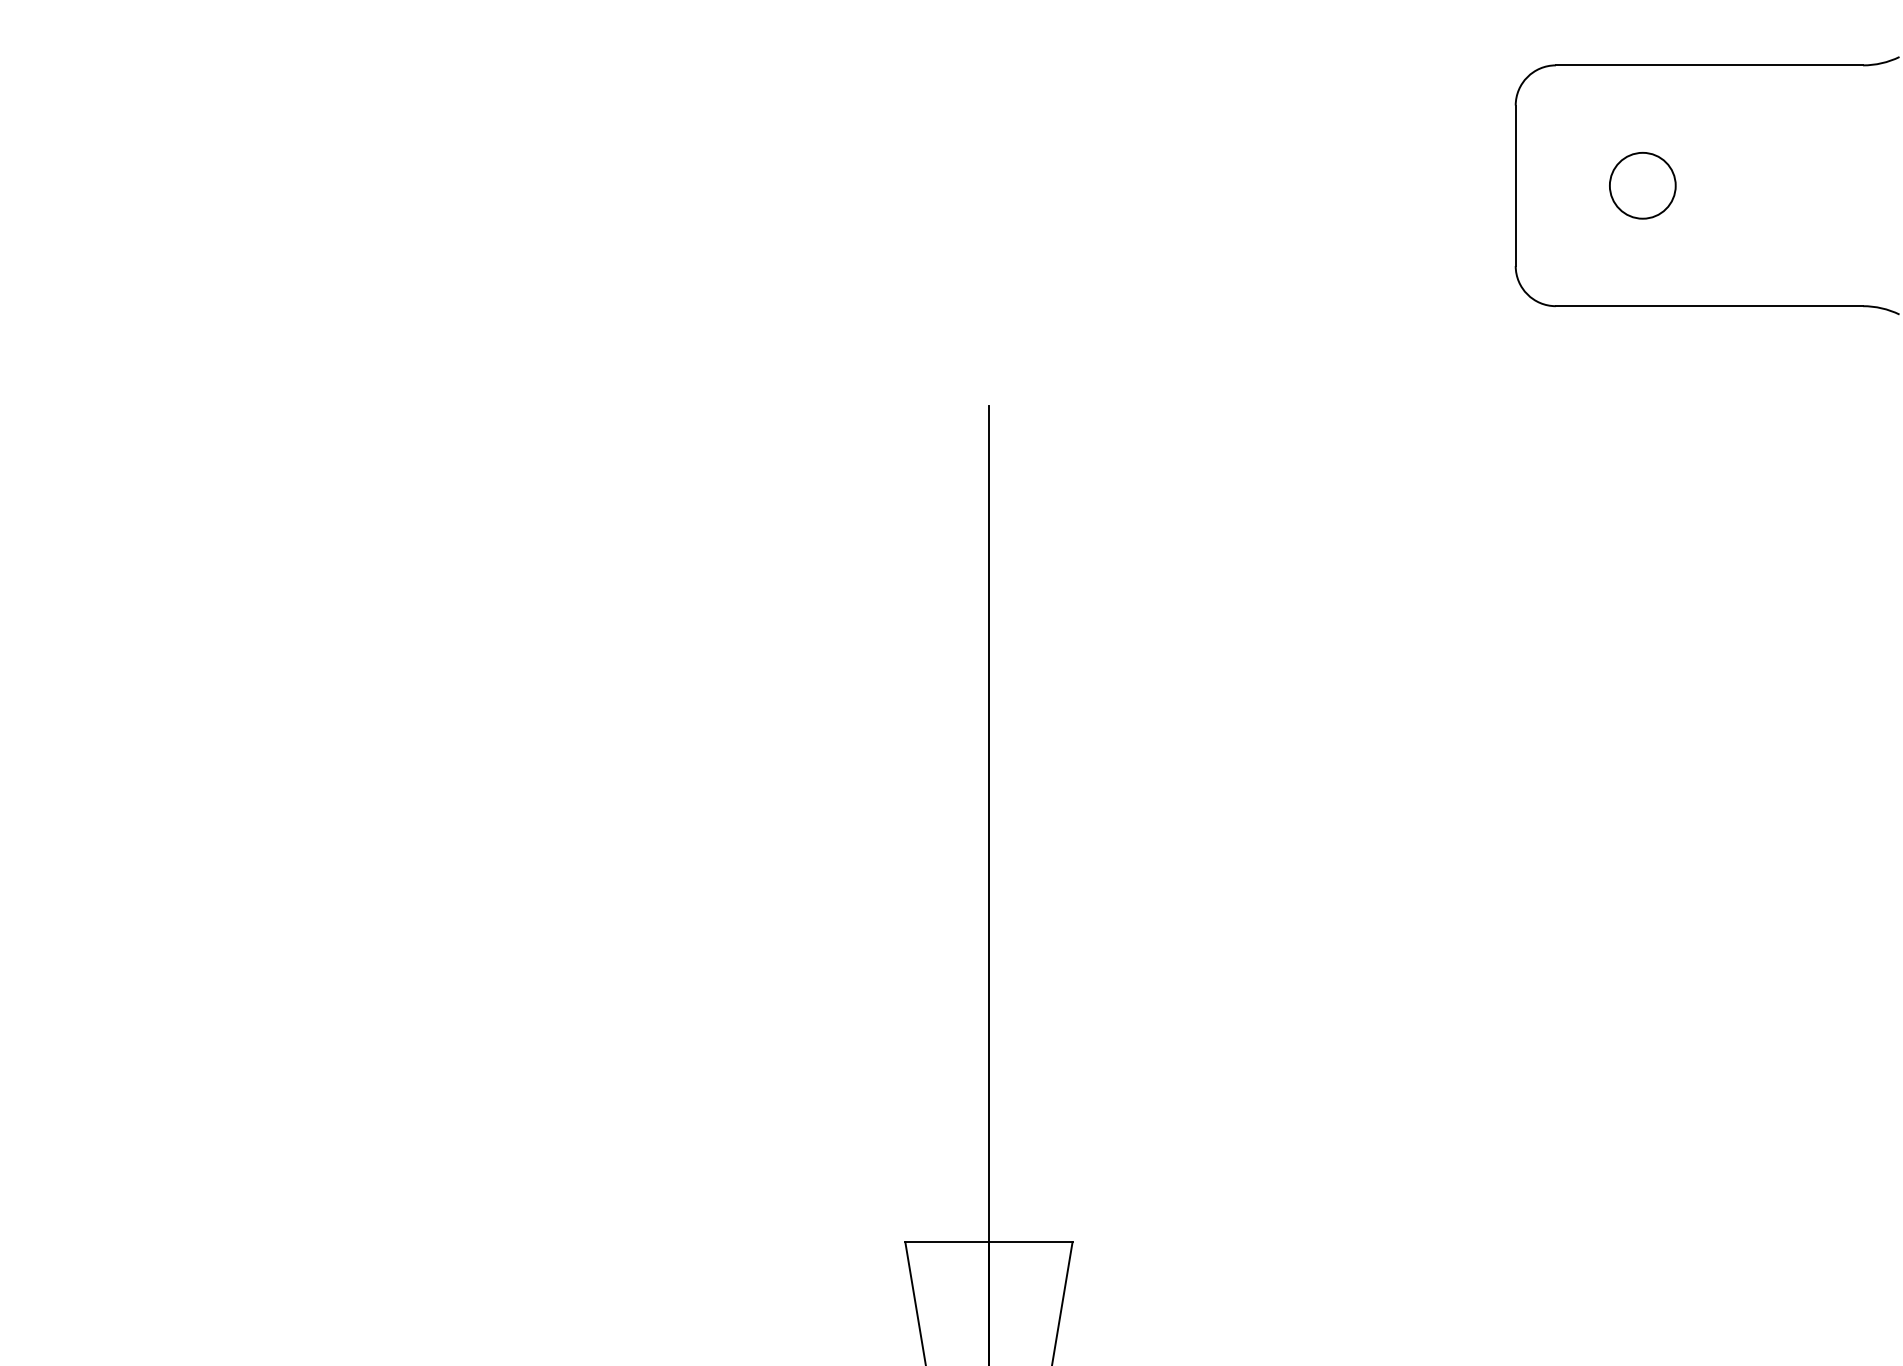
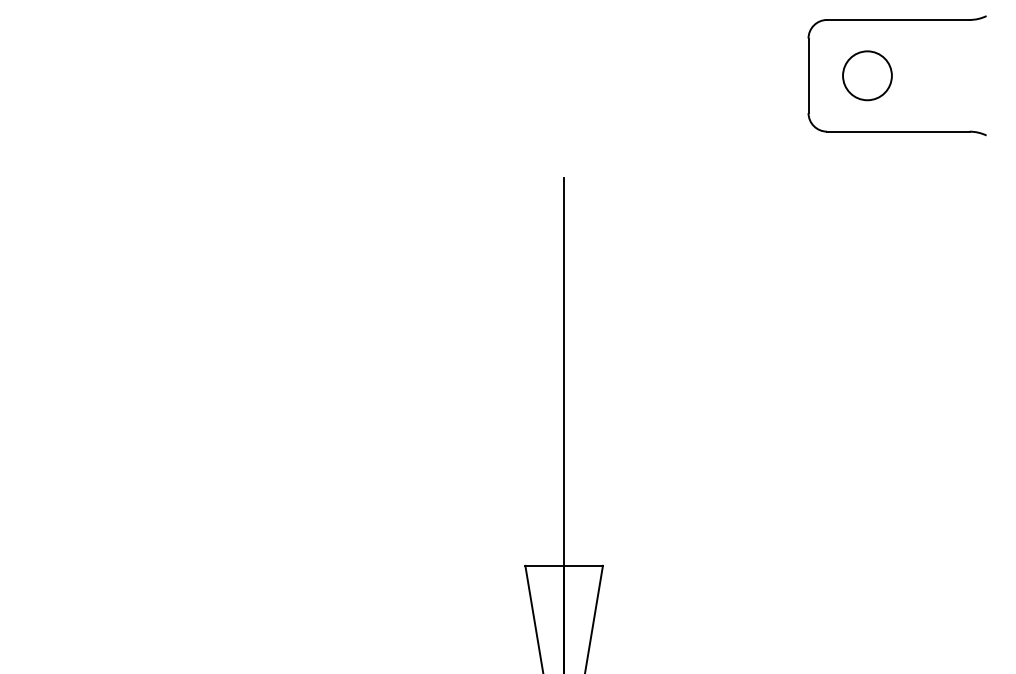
circle: (1642, 185) -> (867, 75), size x1.6

